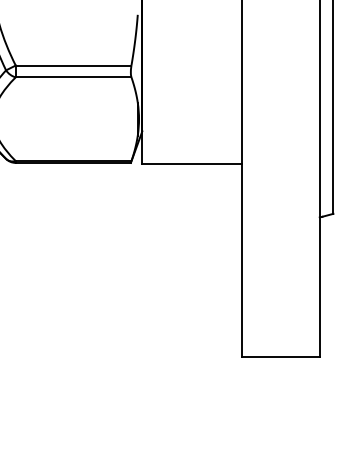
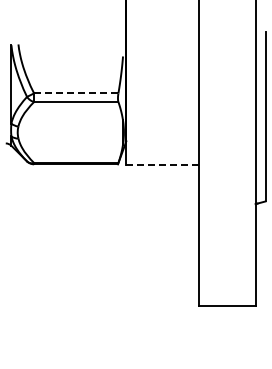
line: (72, 65) -> (75, 93), solid -> dashed
line: (191, 163) -> (162, 164), solid -> dashed

